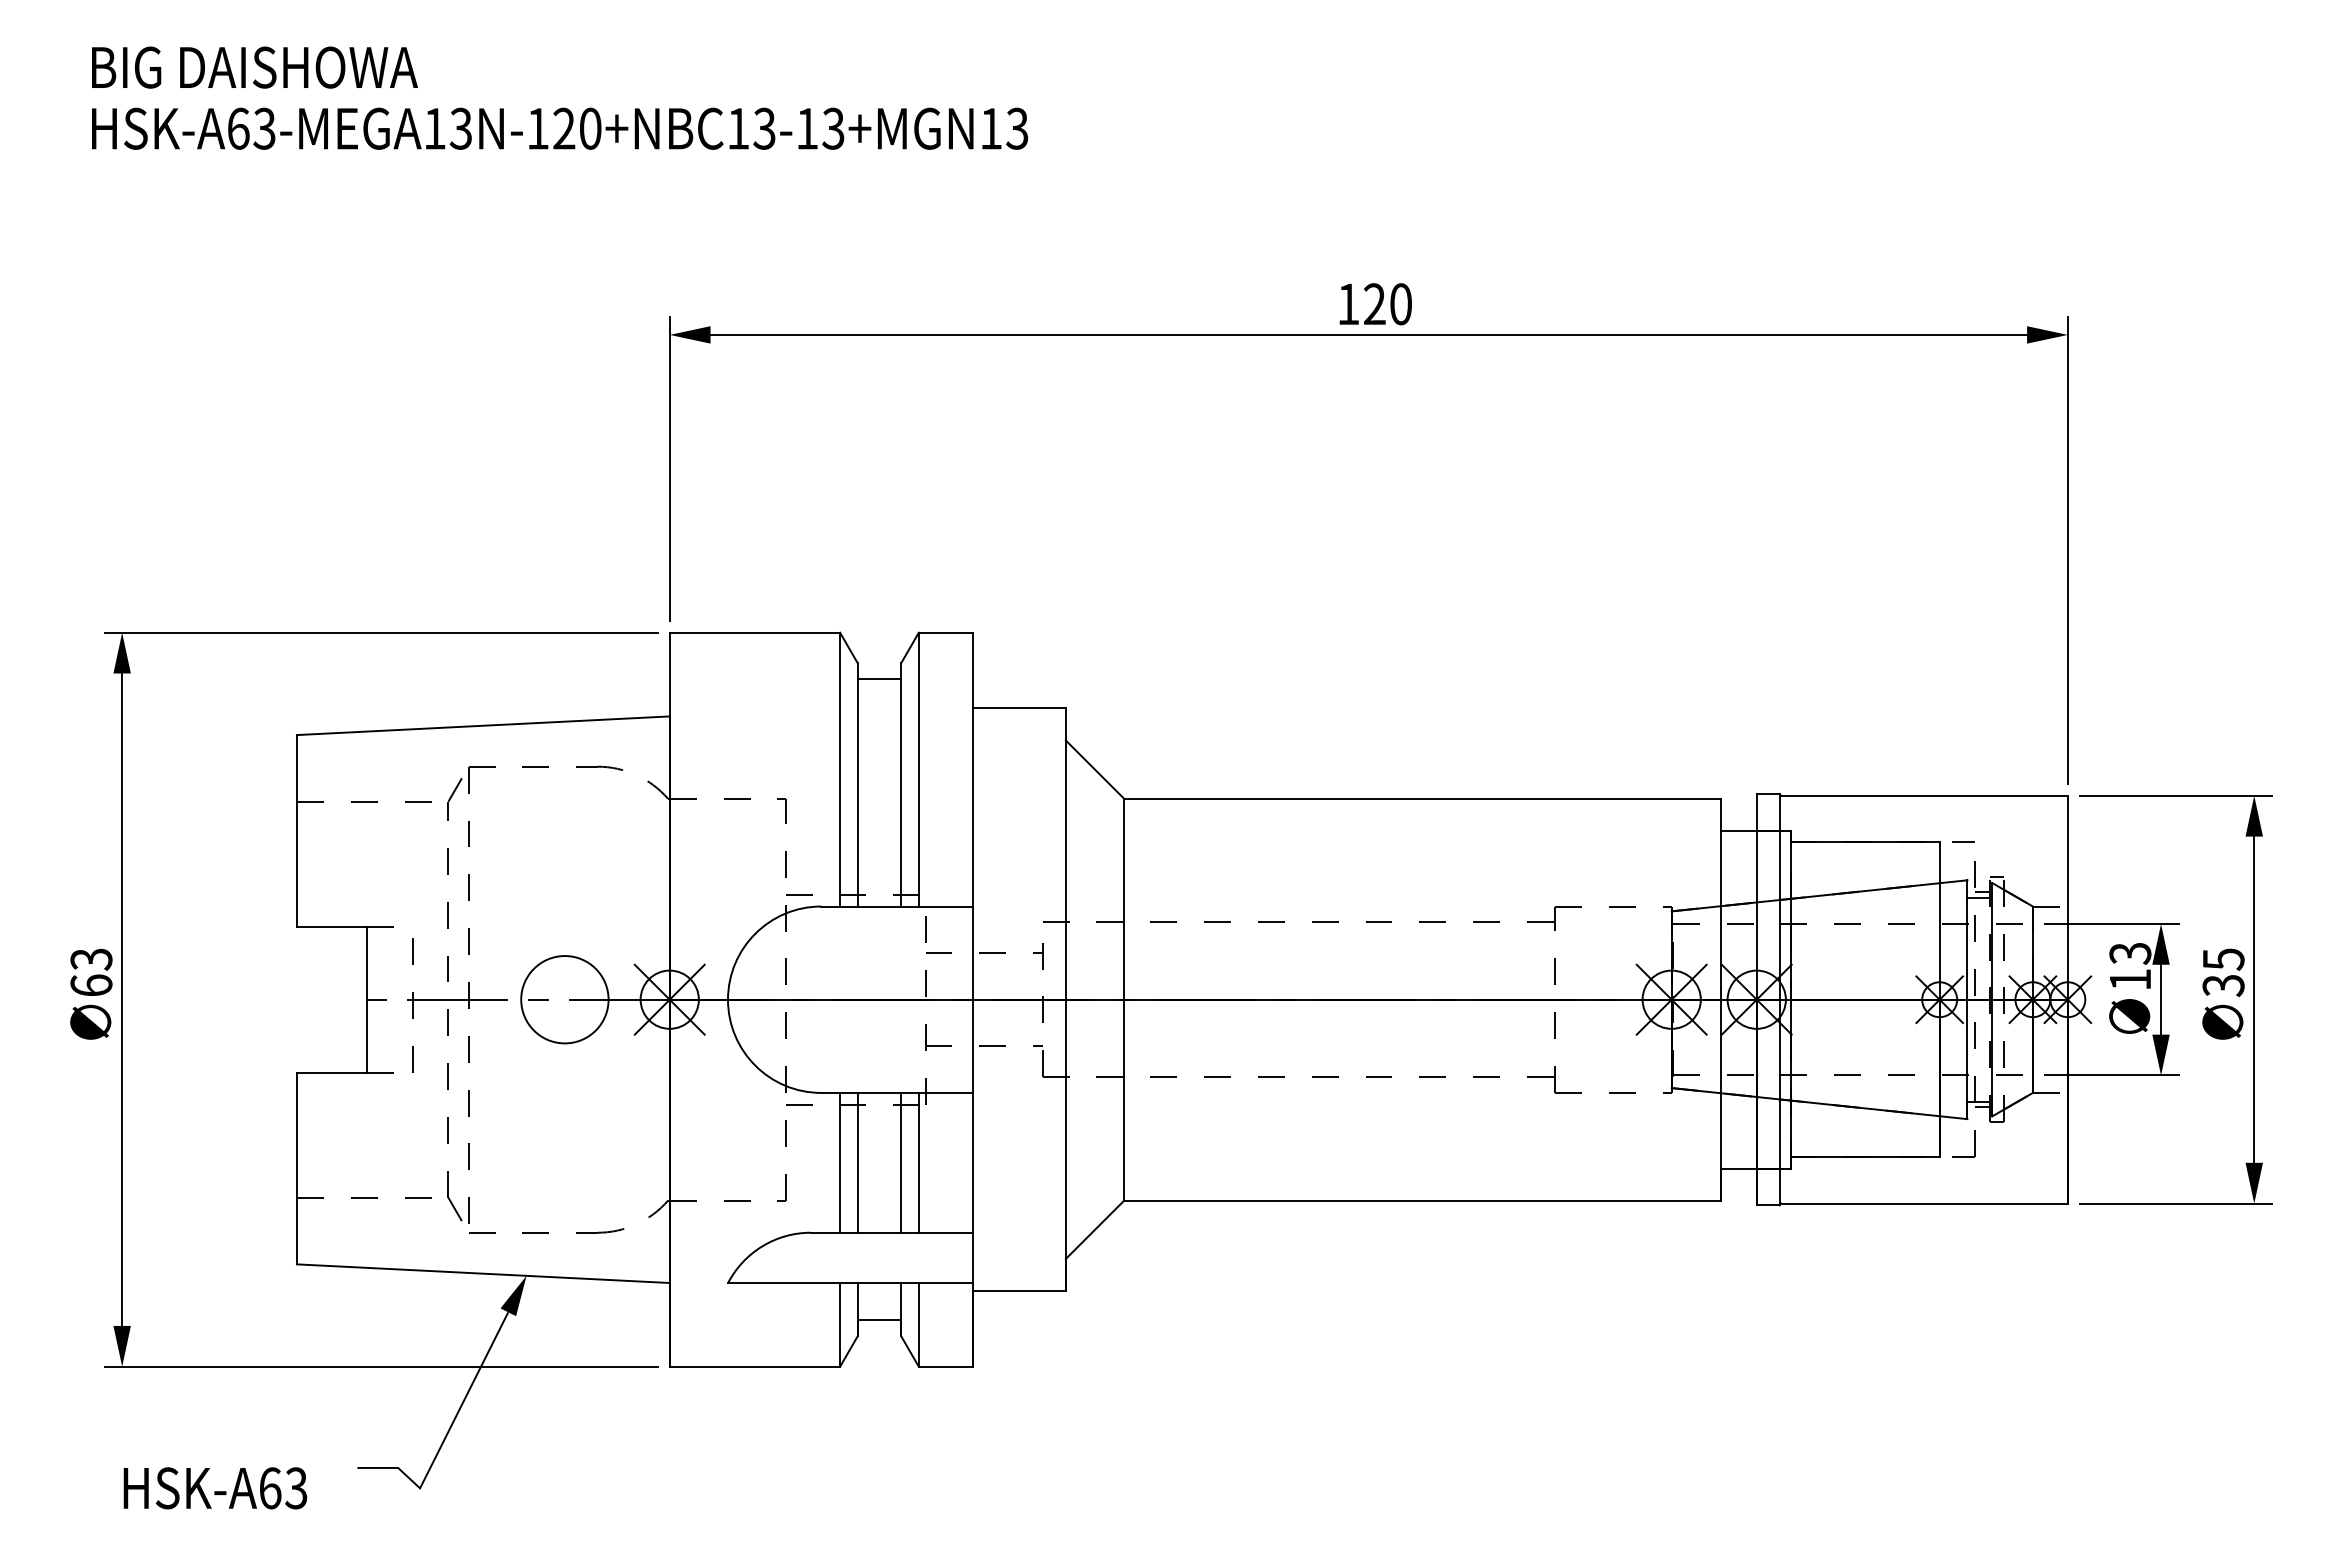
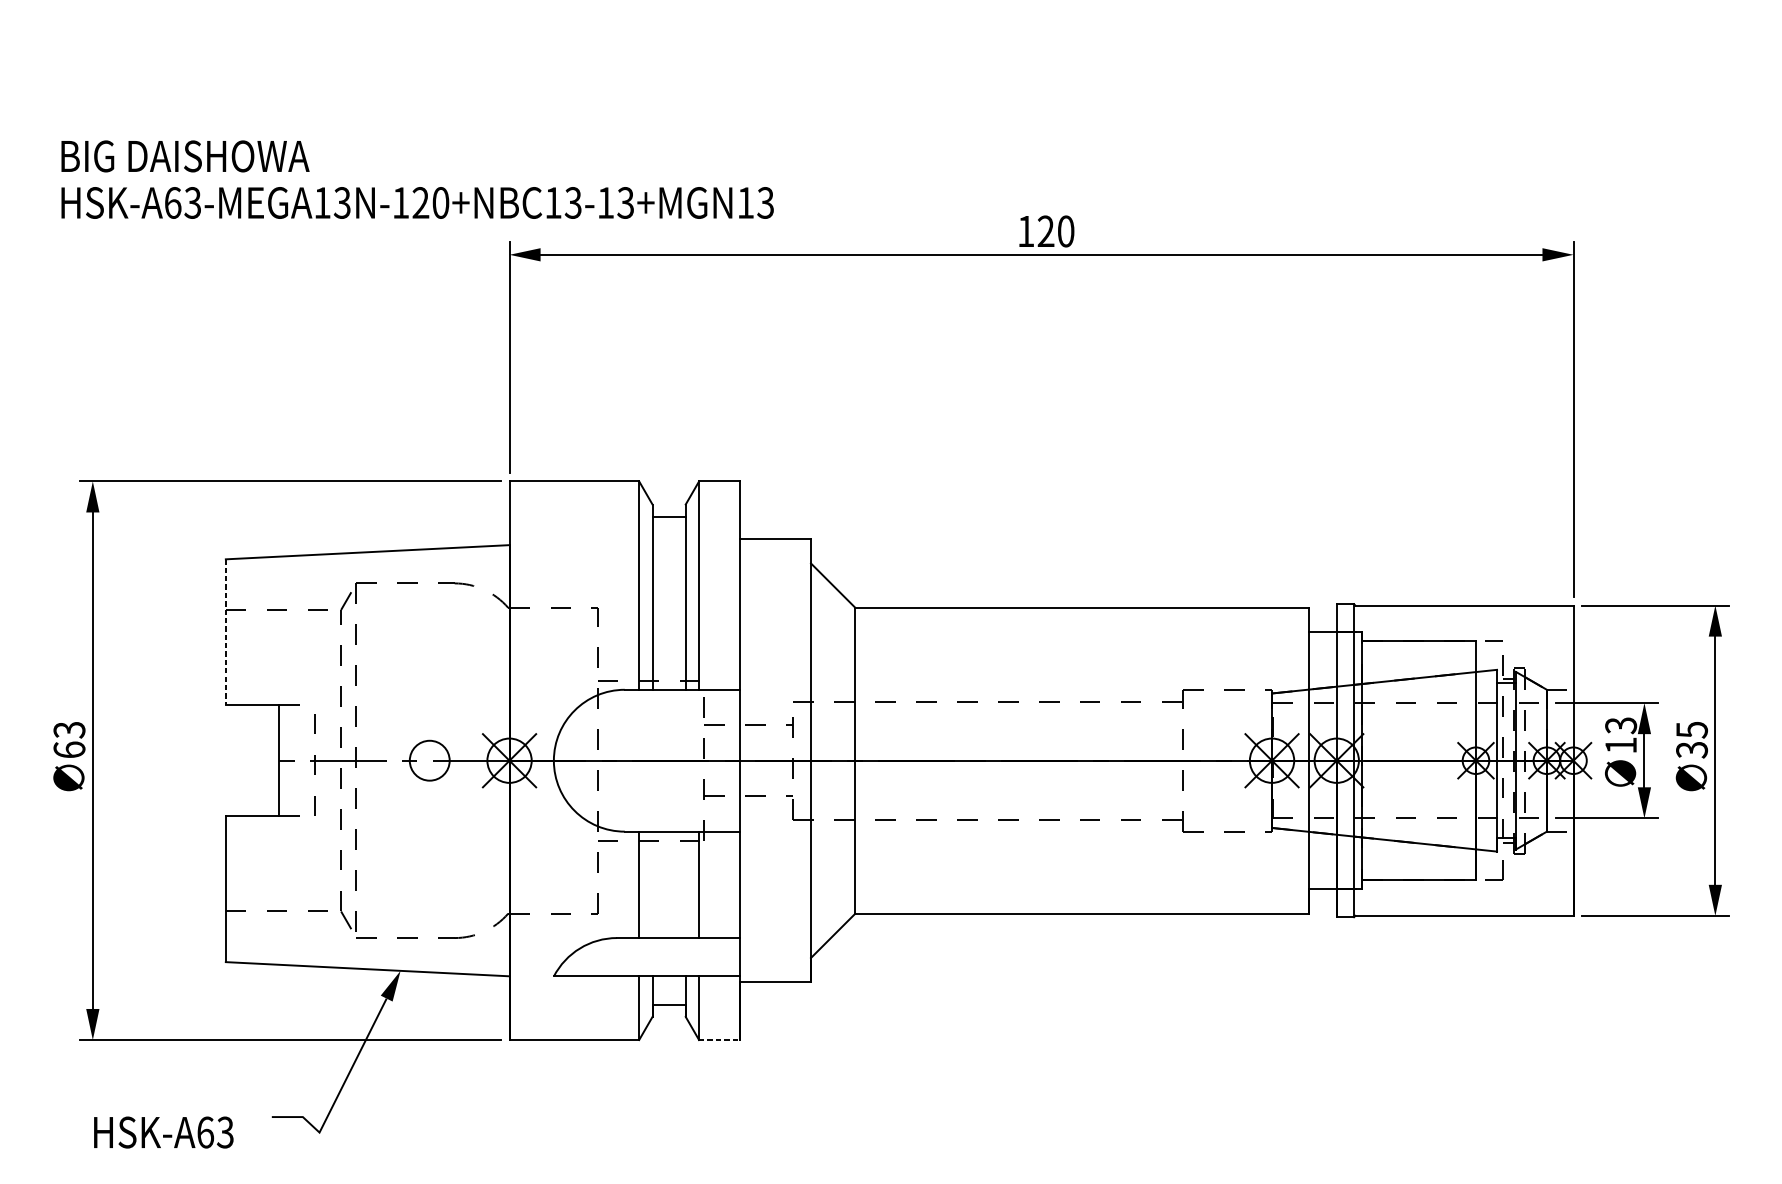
text: (560, 97) -> (418, 179), moved
line: (296, 830) -> (225, 631), solid -> dashed
circle: (564, 999) -> (429, 760), size x0.6
line: (857, 1162) -> (652, 884), removed
line: (901, 1162) -> (685, 884), removed
line: (945, 1366) -> (719, 1039), solid -> dashed

